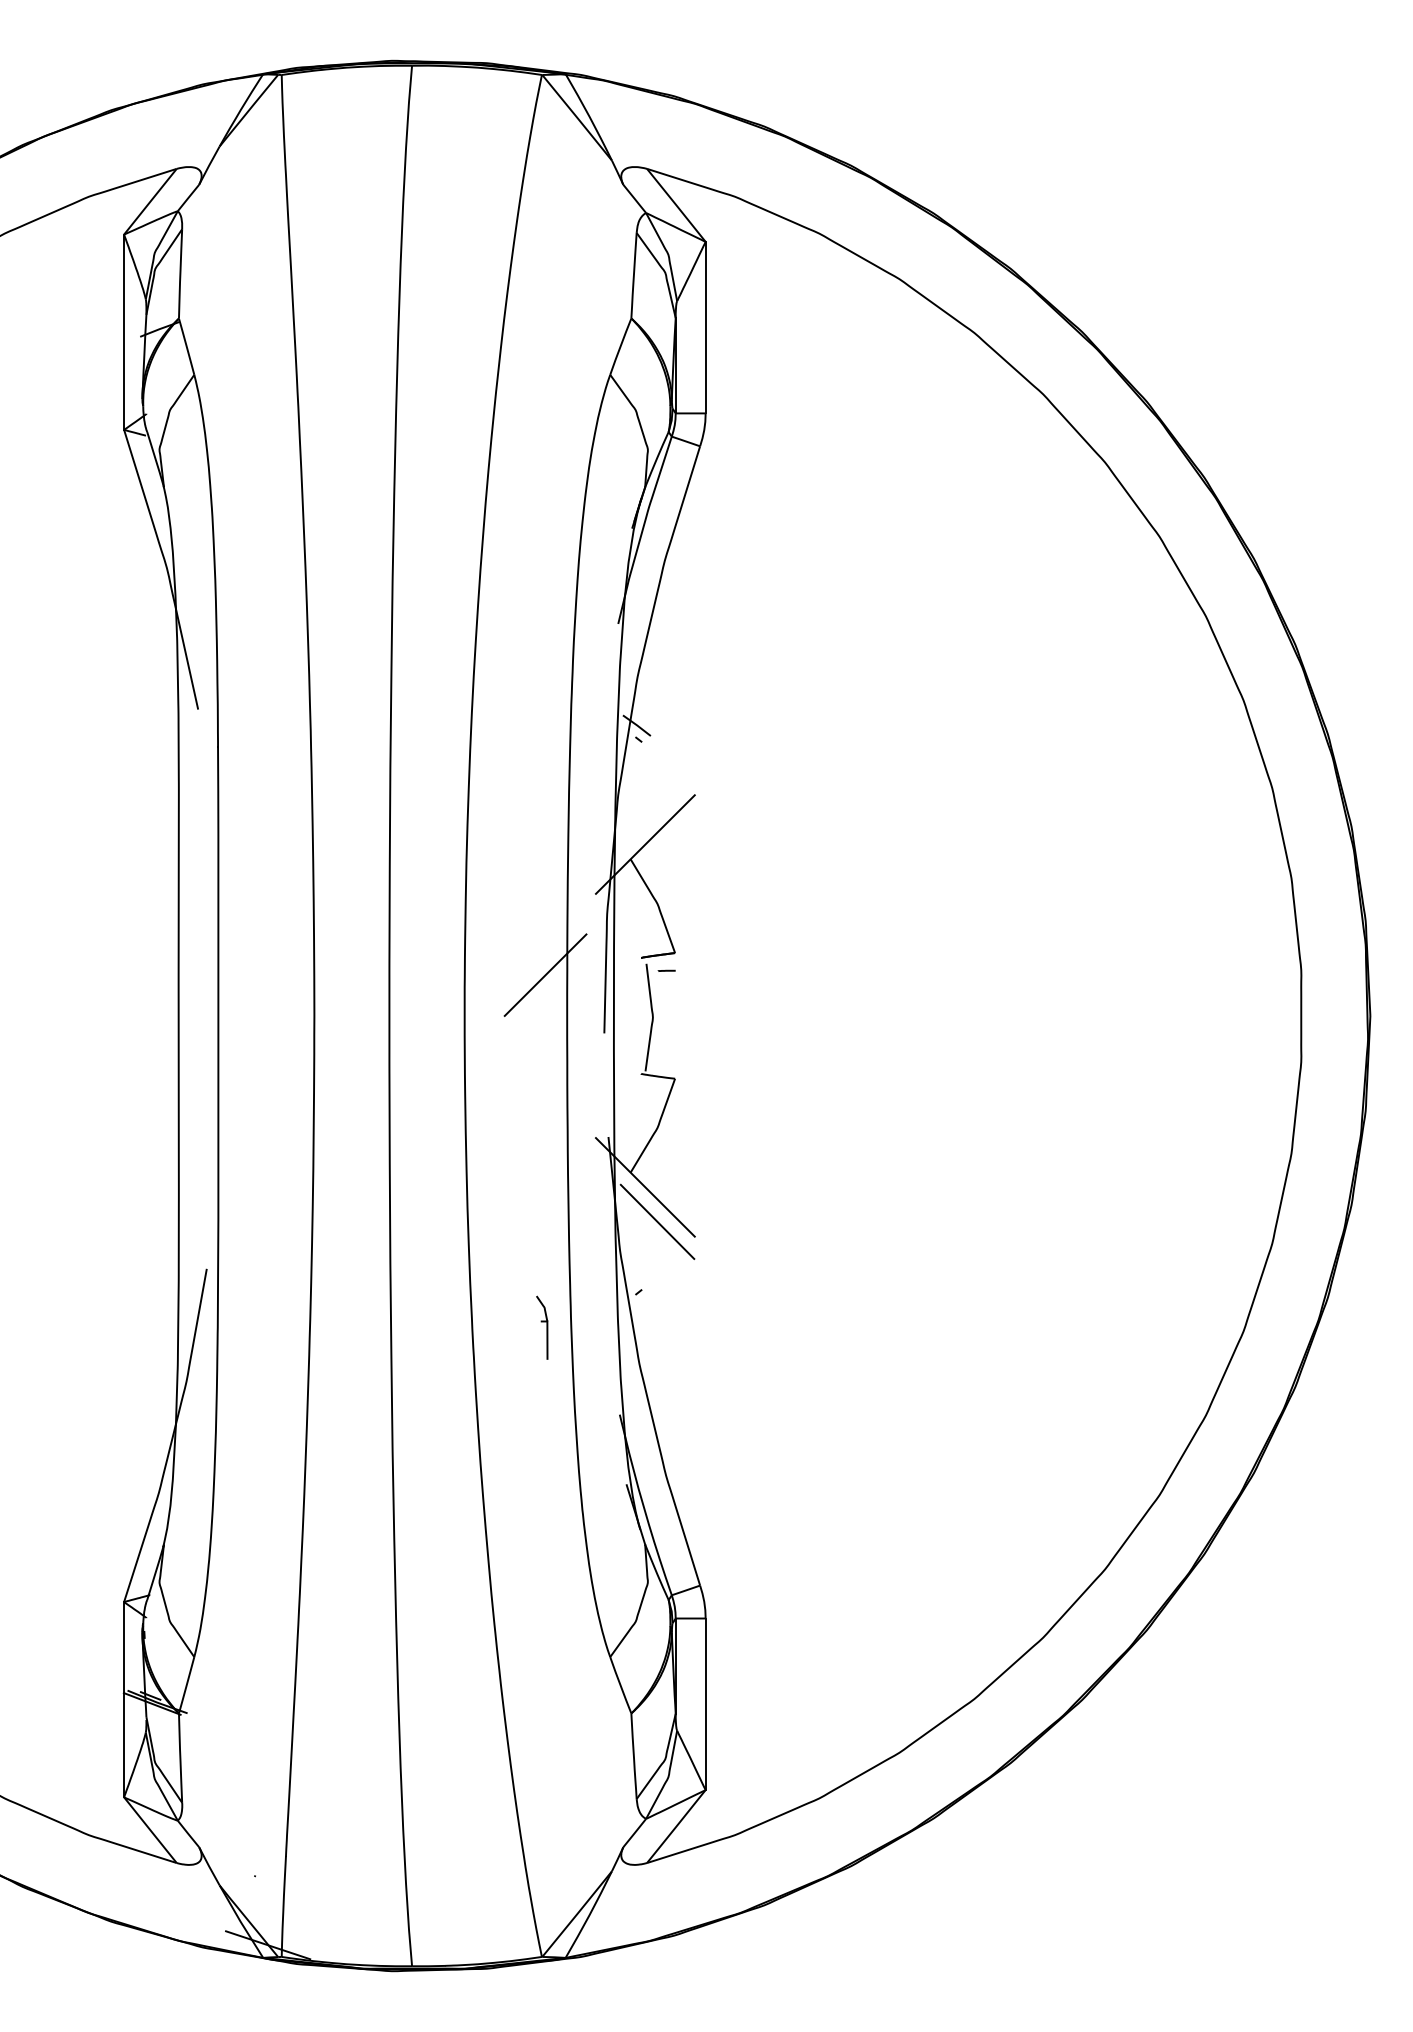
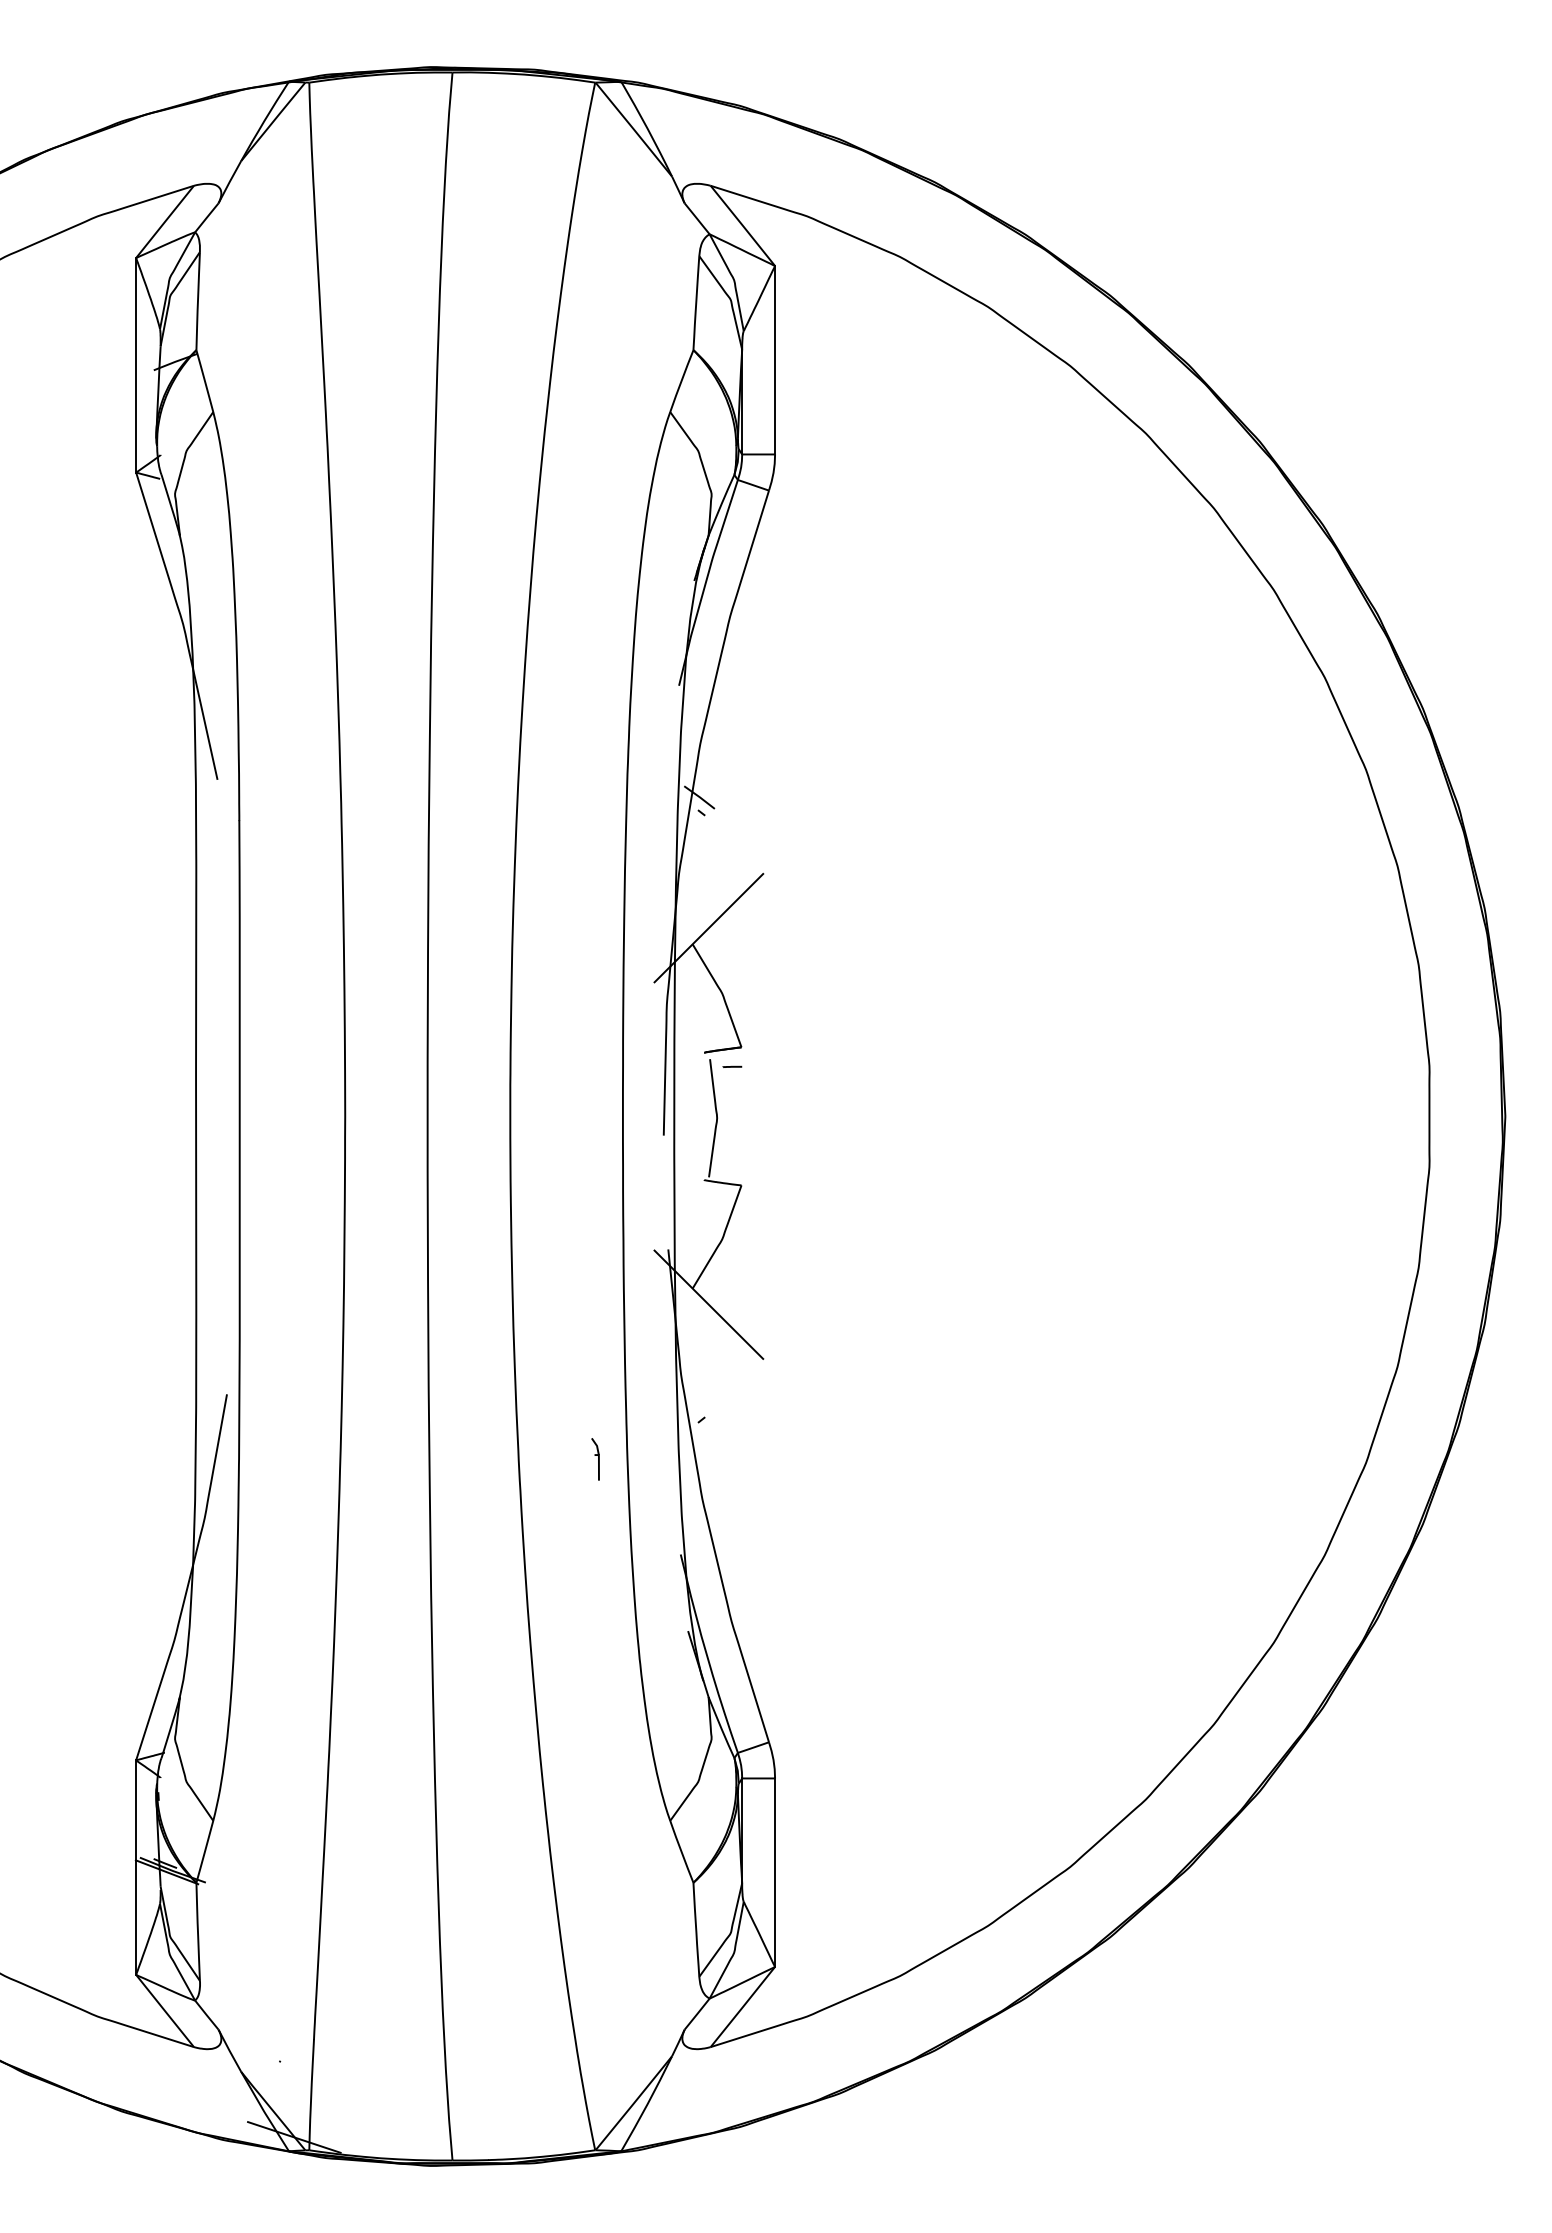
line: (545, 975) -> (599, 1071), removed
line: (656, 1221) -> (721, 1342), removed
part: (542, 1328) -> (595, 1459), size x0.6

